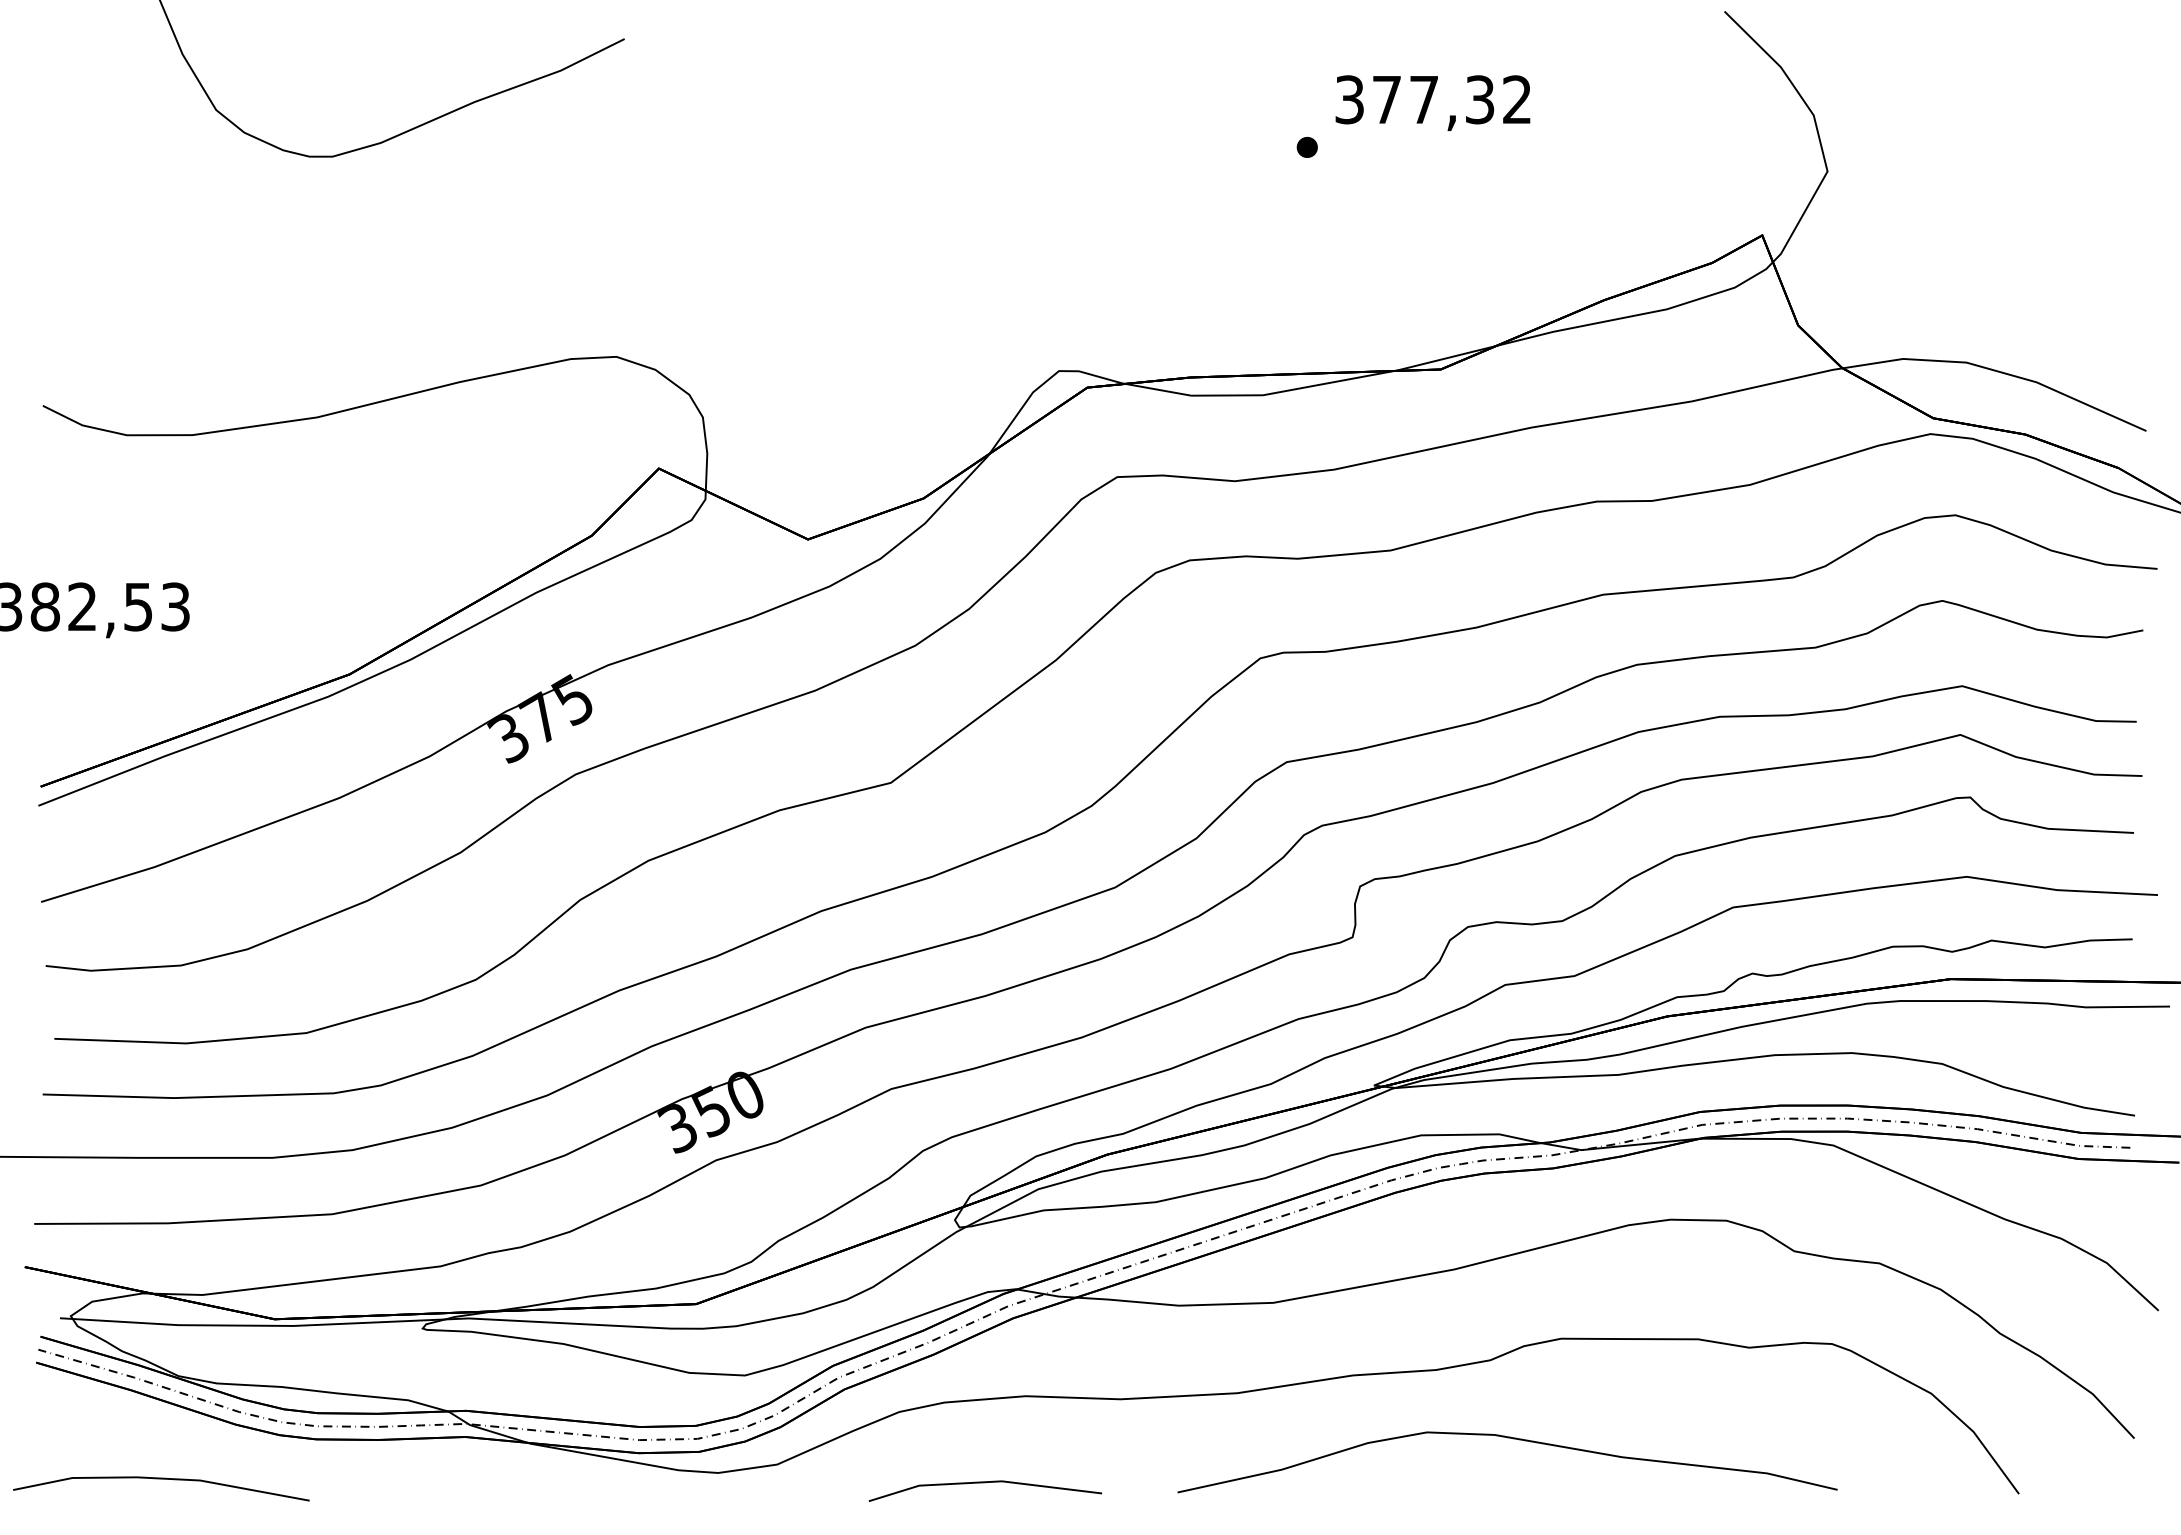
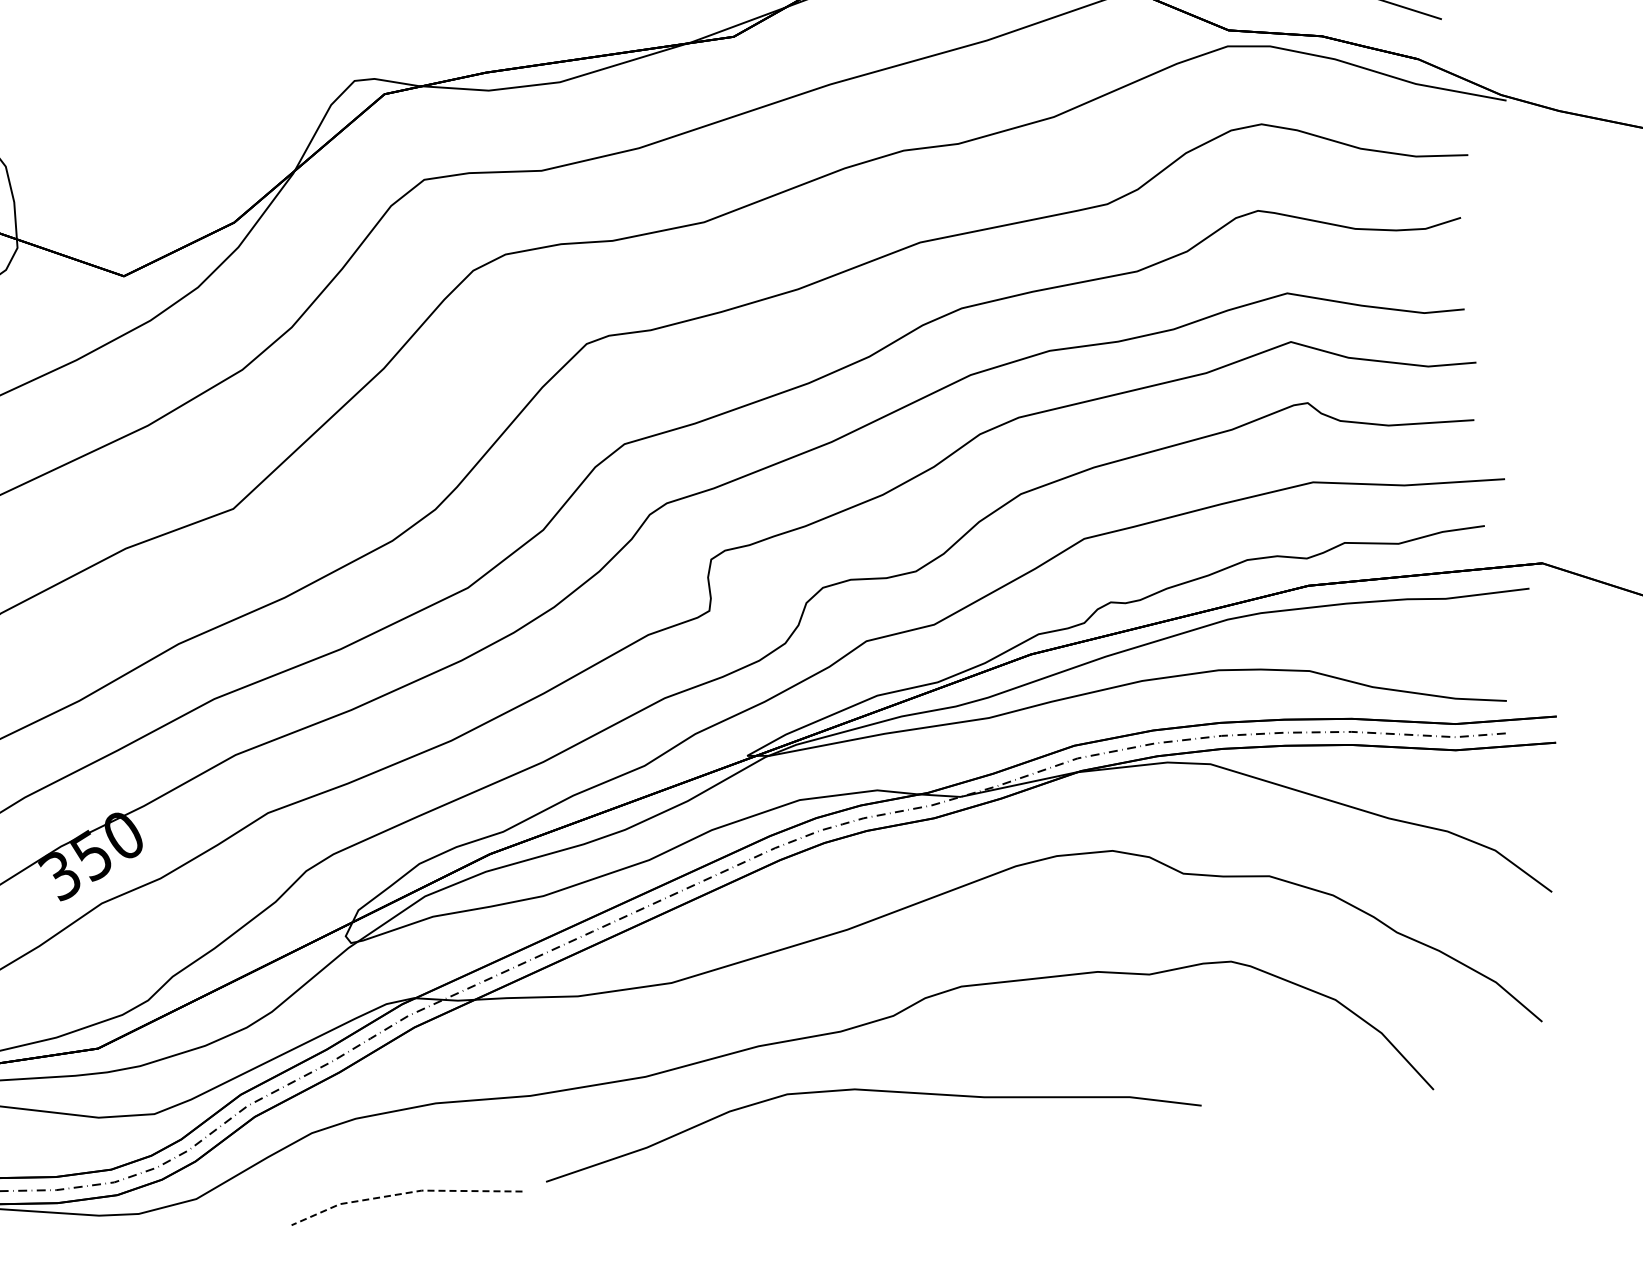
curve: (1513, 1439) -> (873, 1091), moved
line: (984, 1482) -> (404, 1193), solid -> dashed

